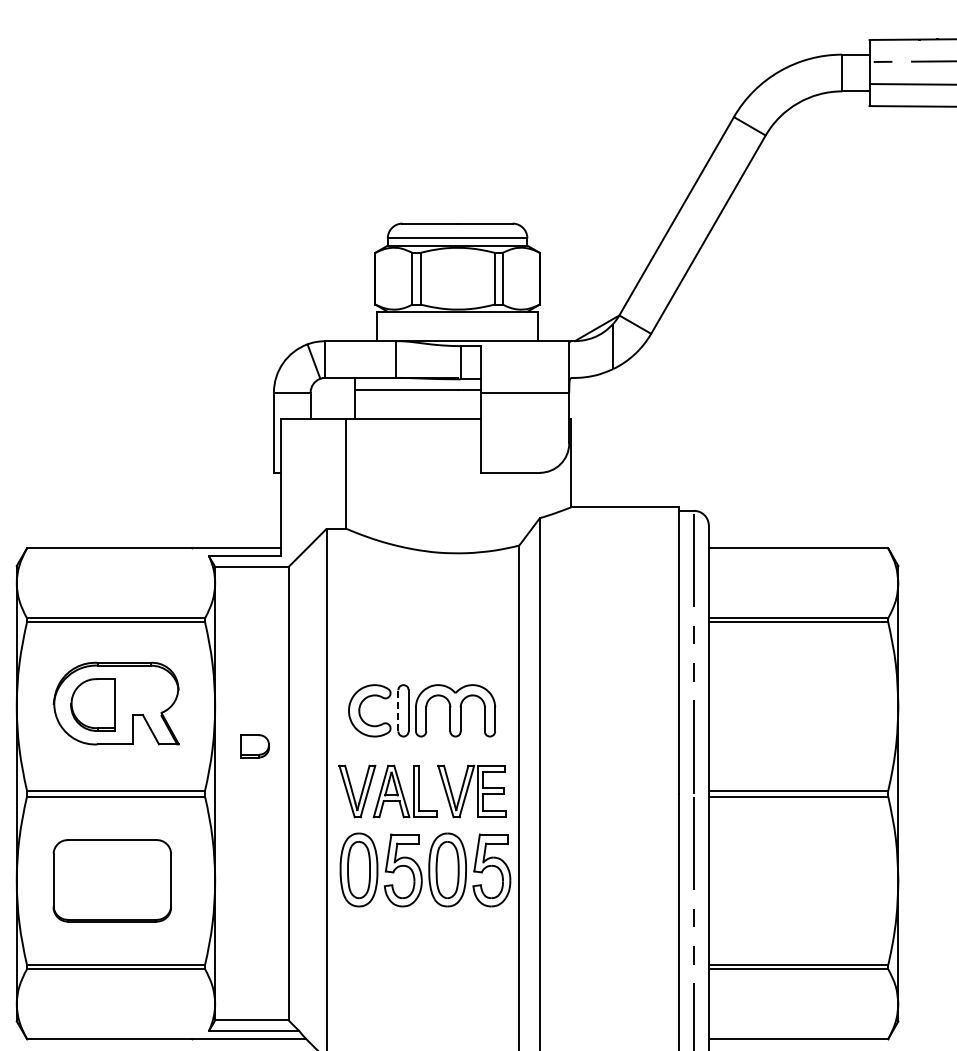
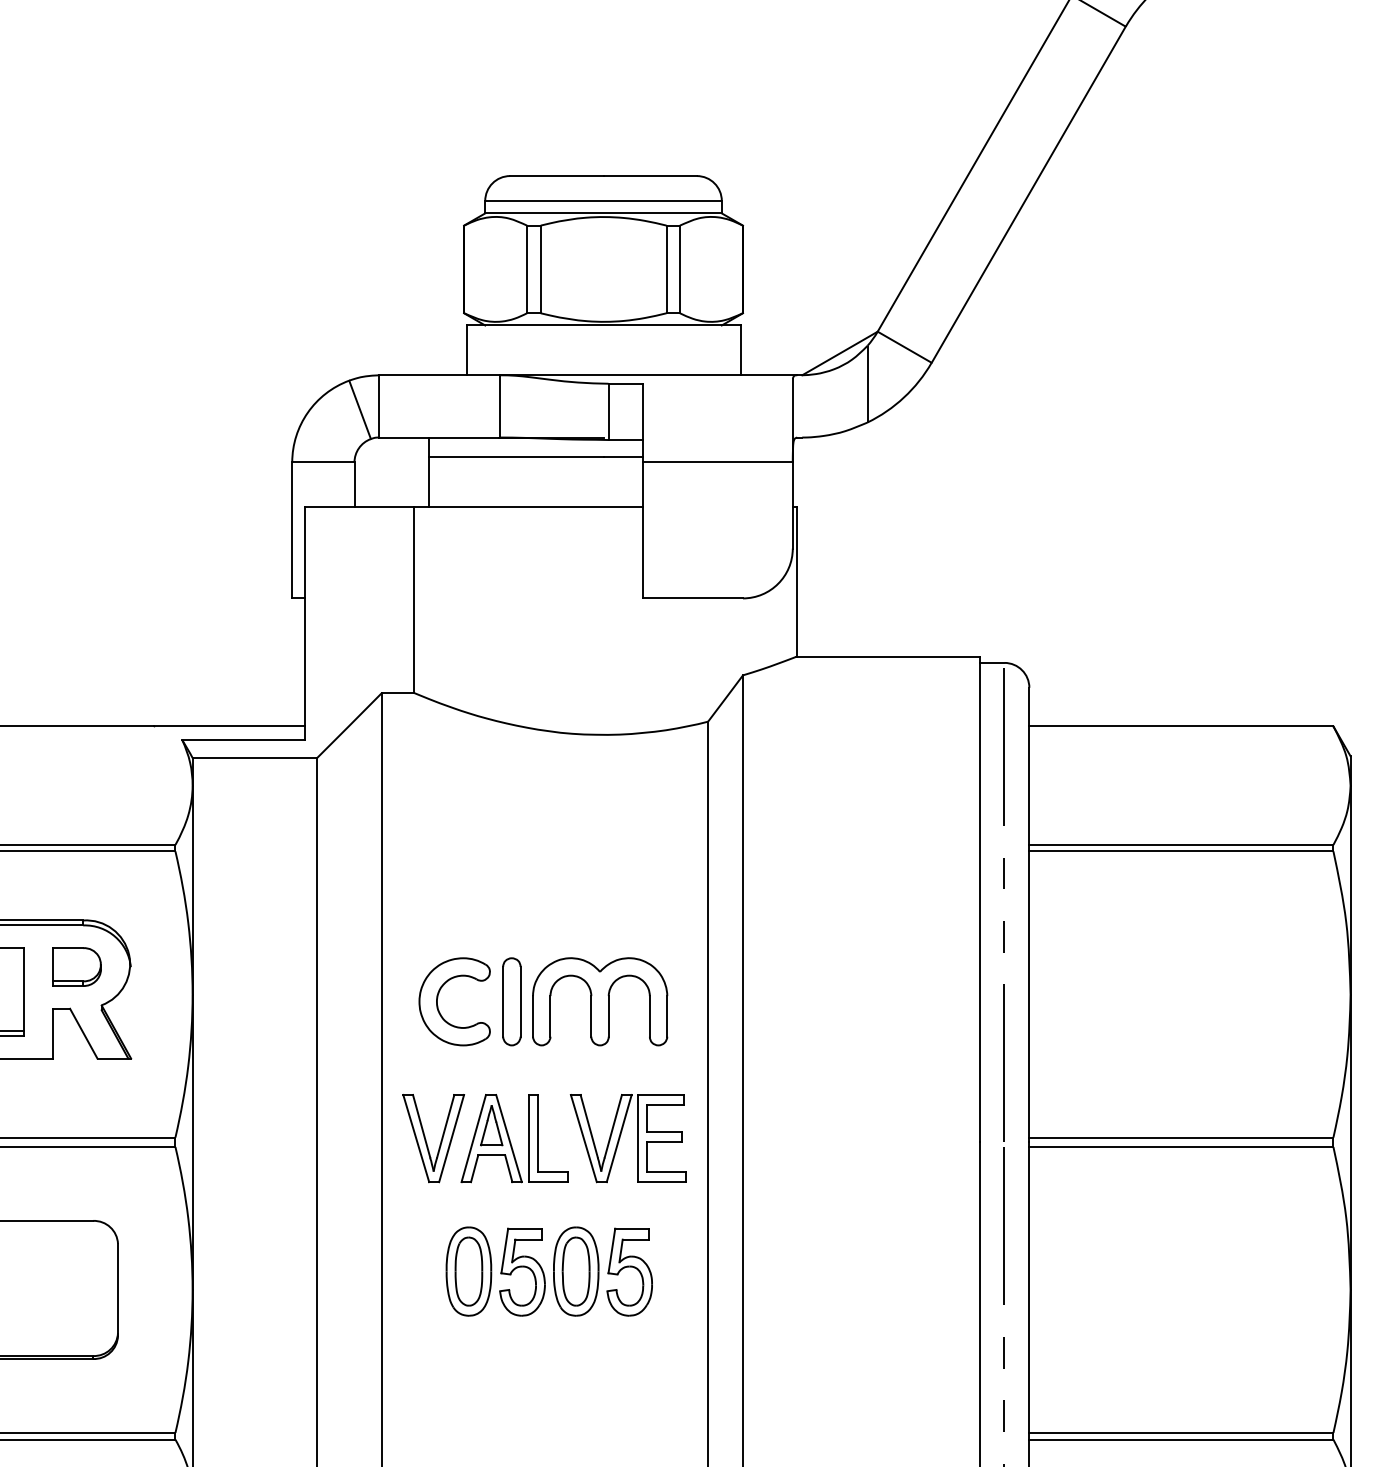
line: (398, 710) -> (503, 1001), dashed -> solid
part: (254, 746) -> (76, 967), moved
part: (425, 869) -> (549, 1270), size x0.71

